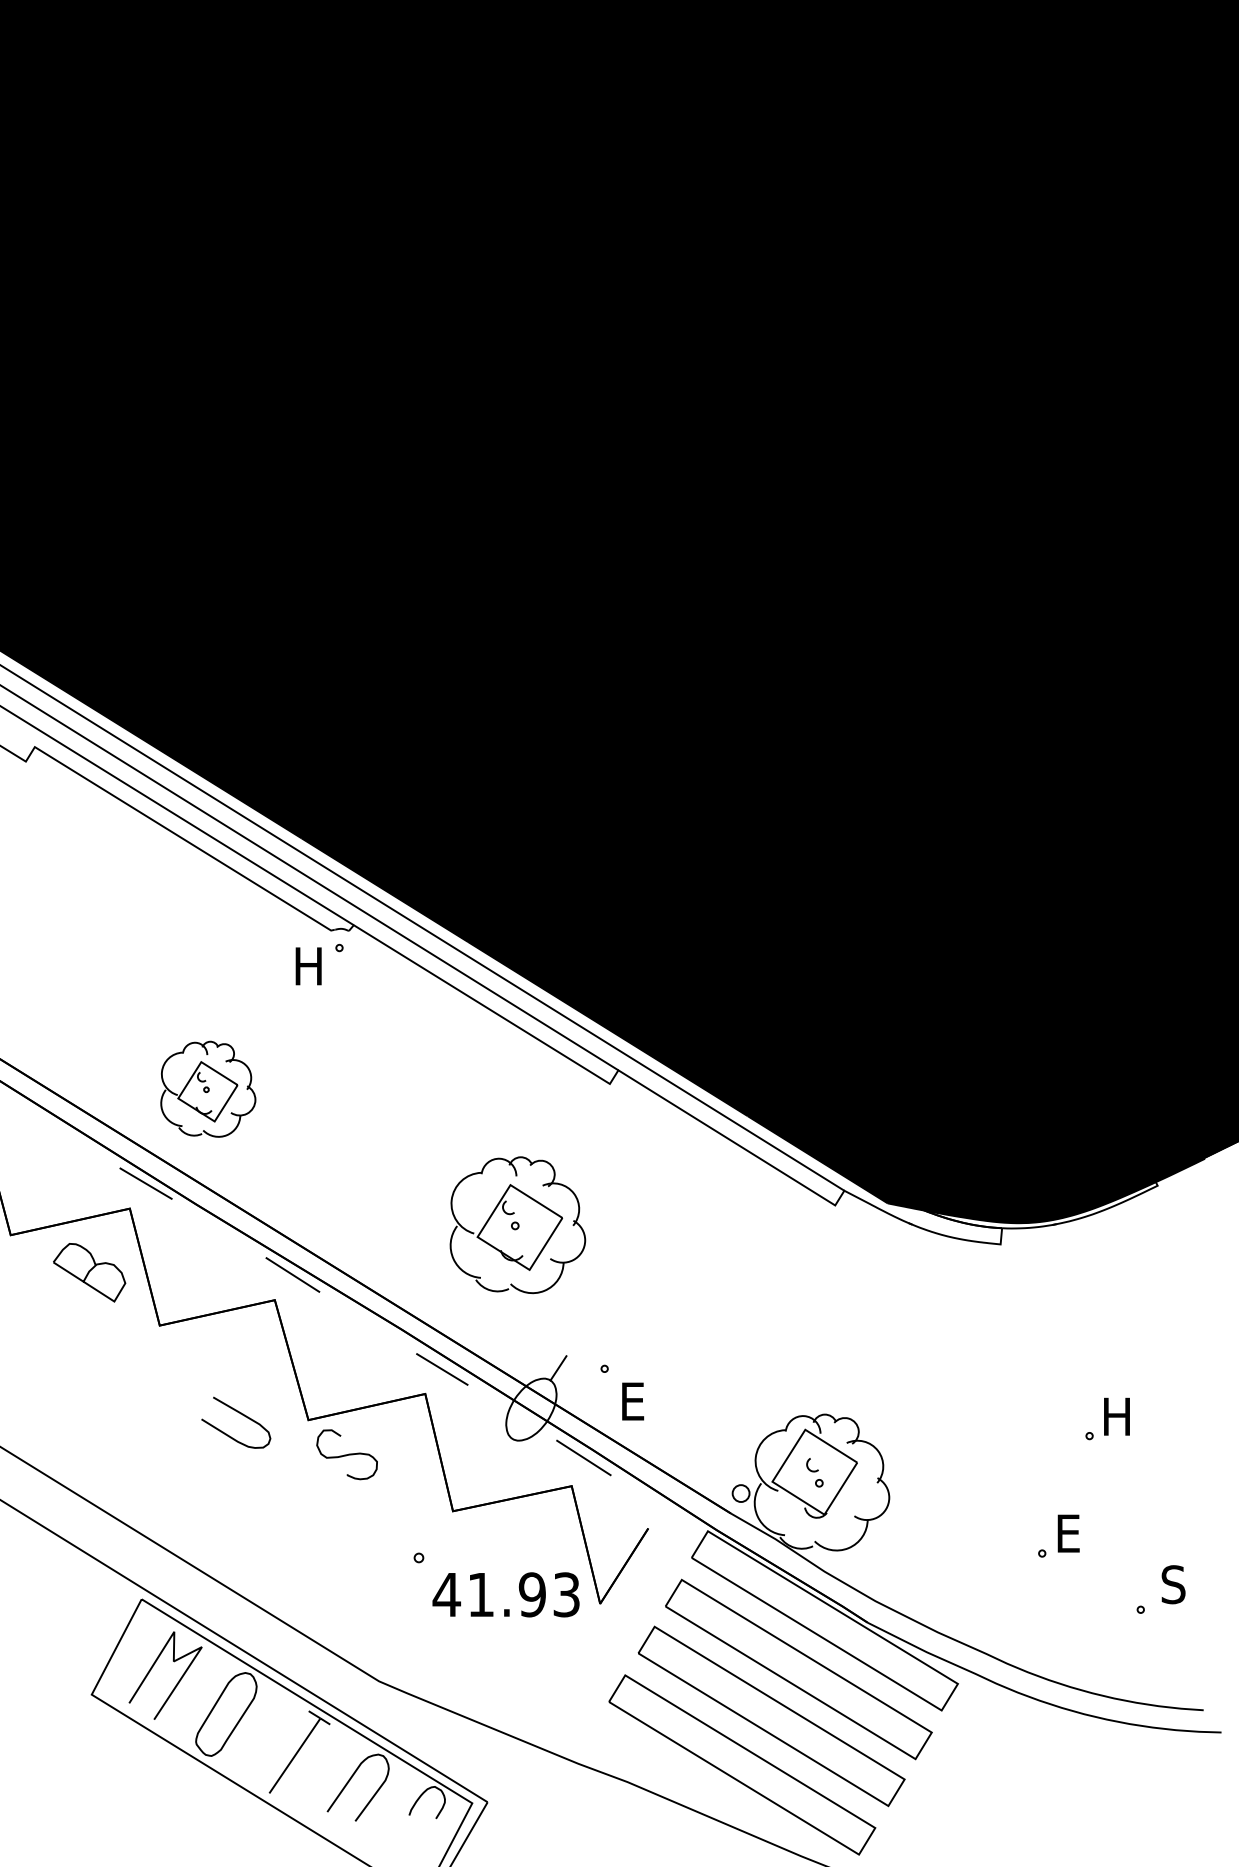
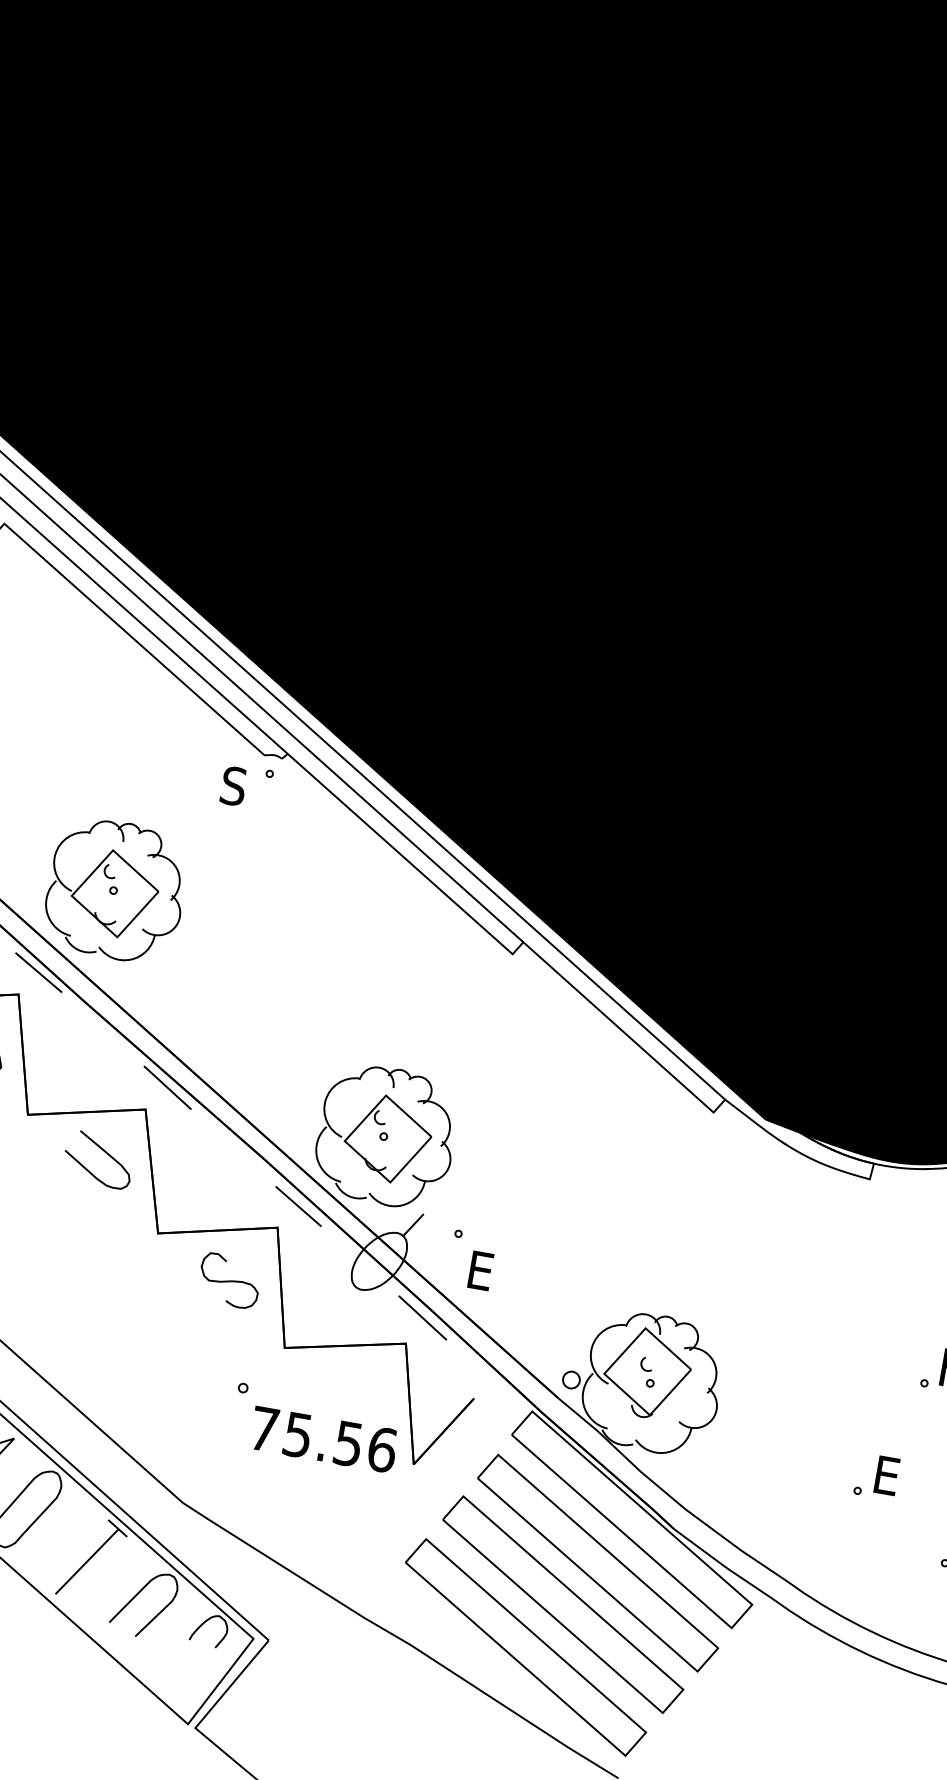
text: (307, 965) -> (235, 785), H -> S
part: (208, 1089) -> (116, 890), size x1.43
part: (517, 1225) -> (386, 1136), moved
curve: (240, 1414) -> (104, 1152), moved
curve: (346, 1454) -> (229, 1280), moved
text: (506, 1594) -> (323, 1439), 41.93 -> 75.56

